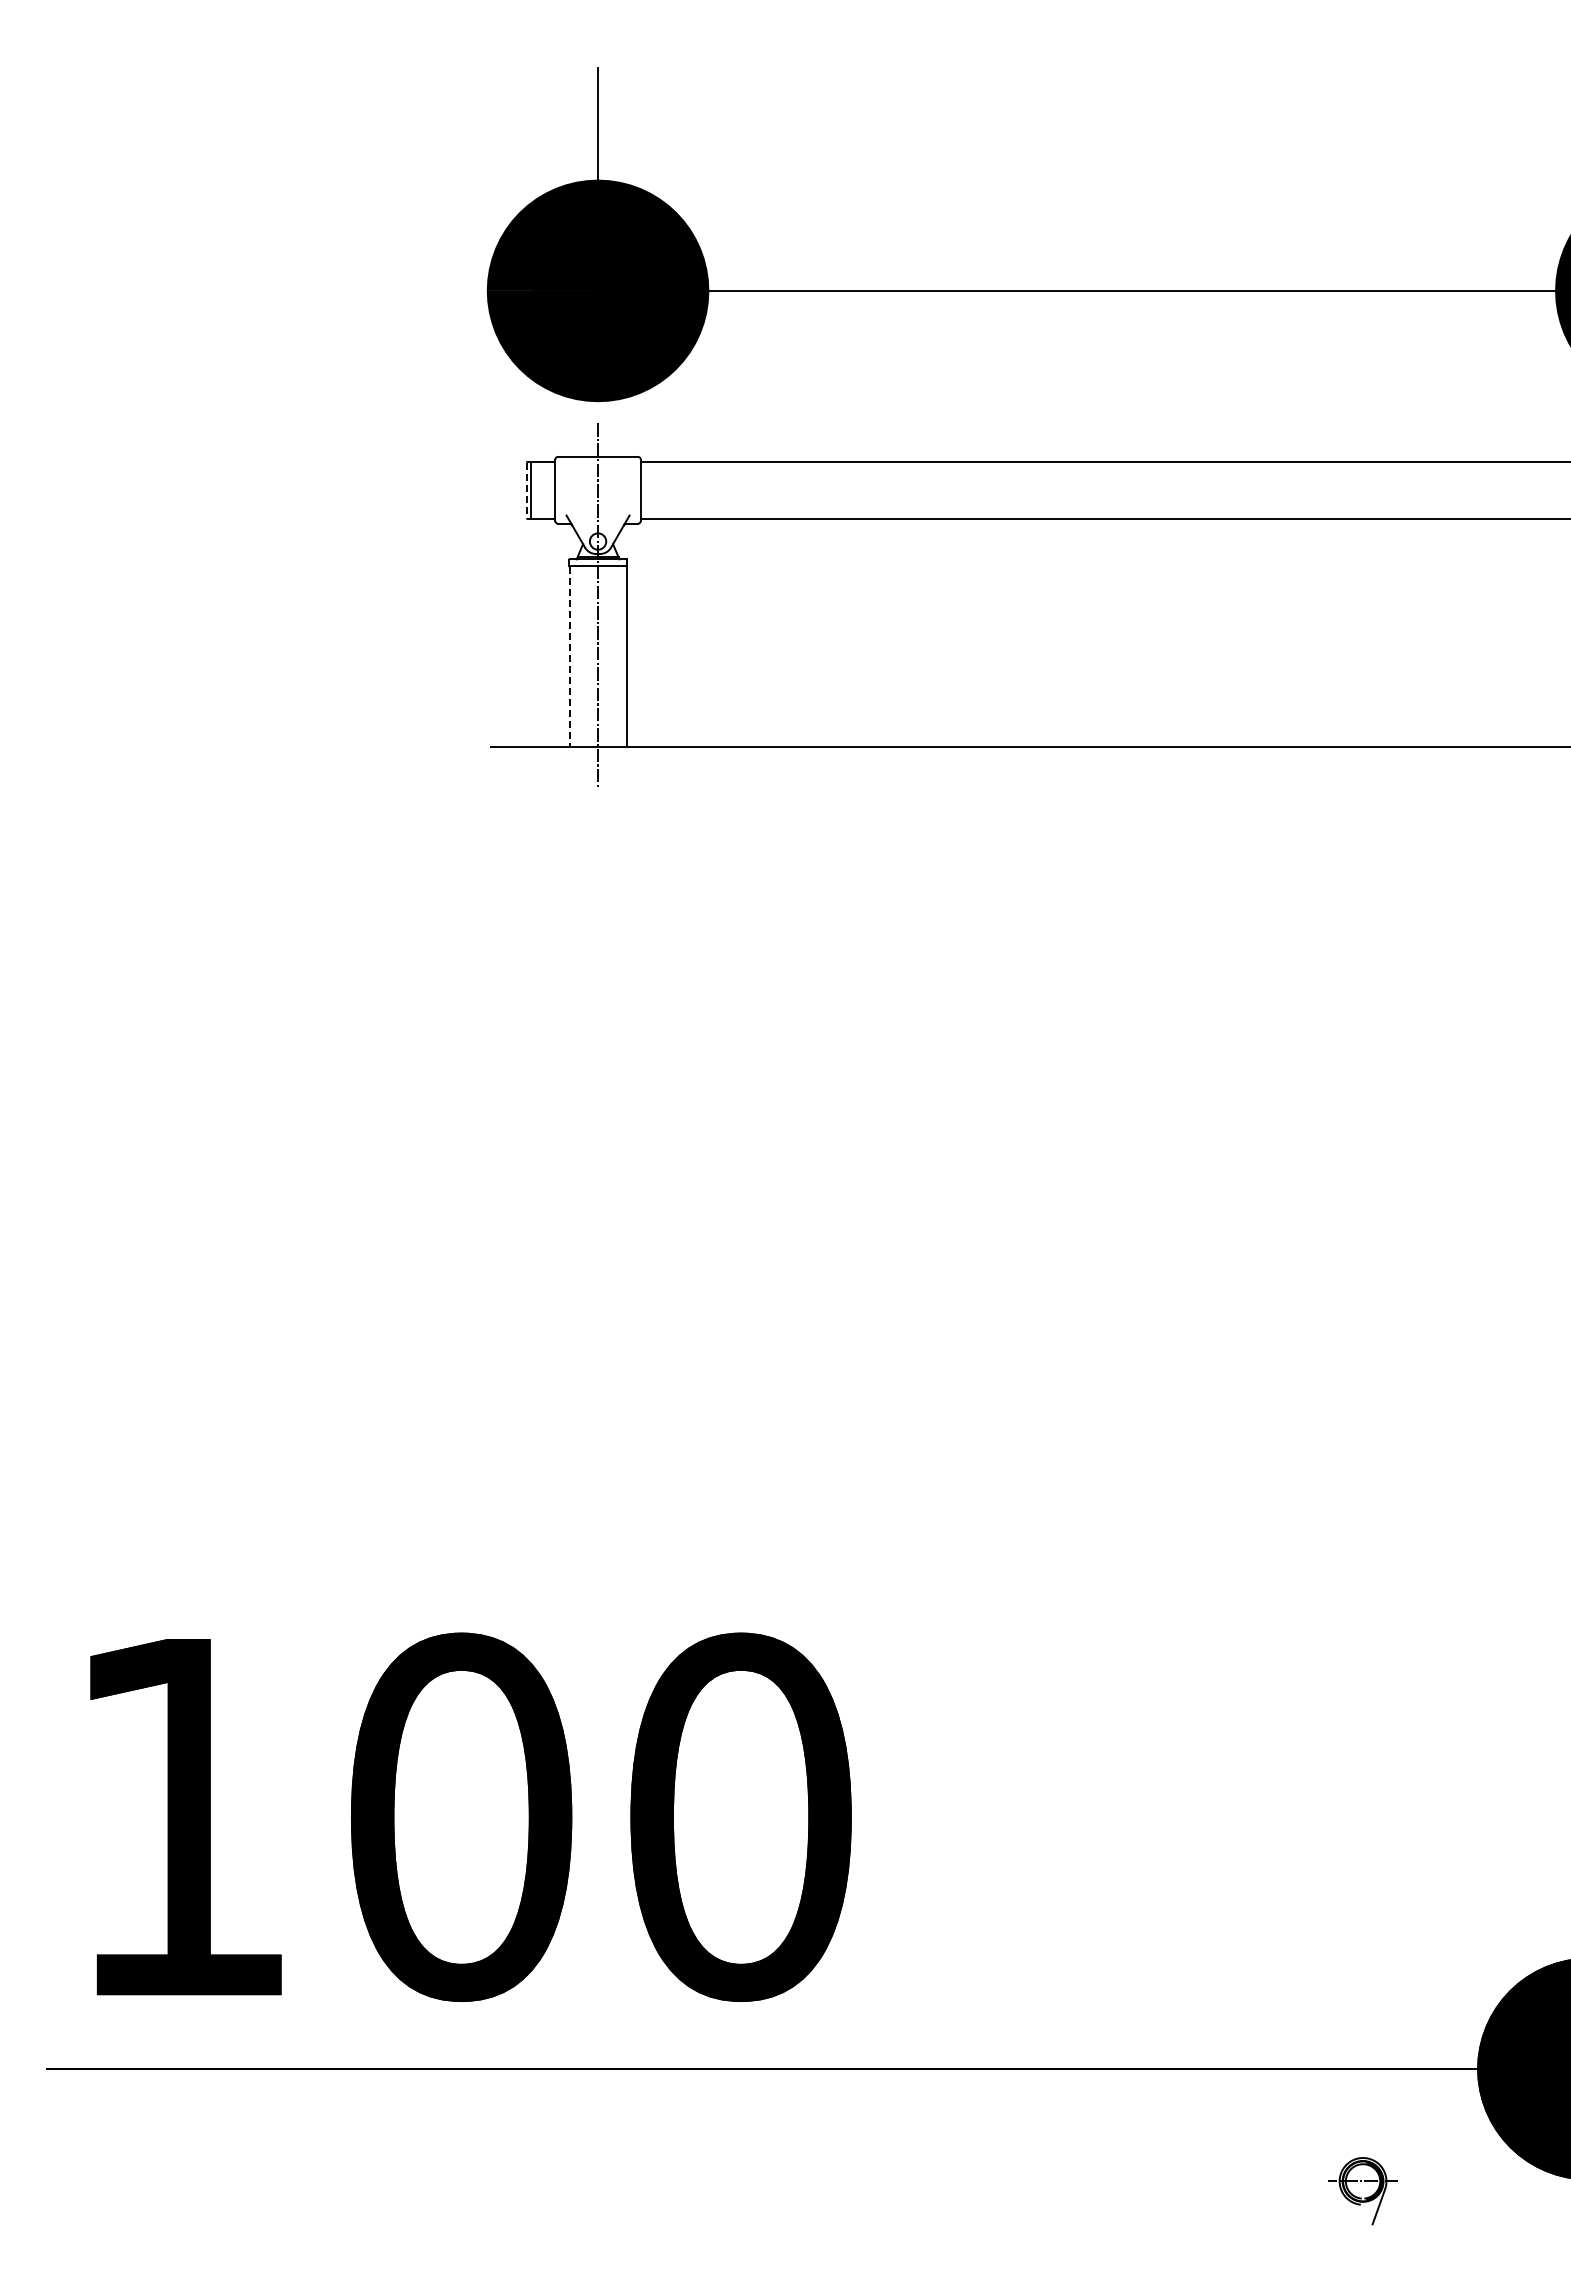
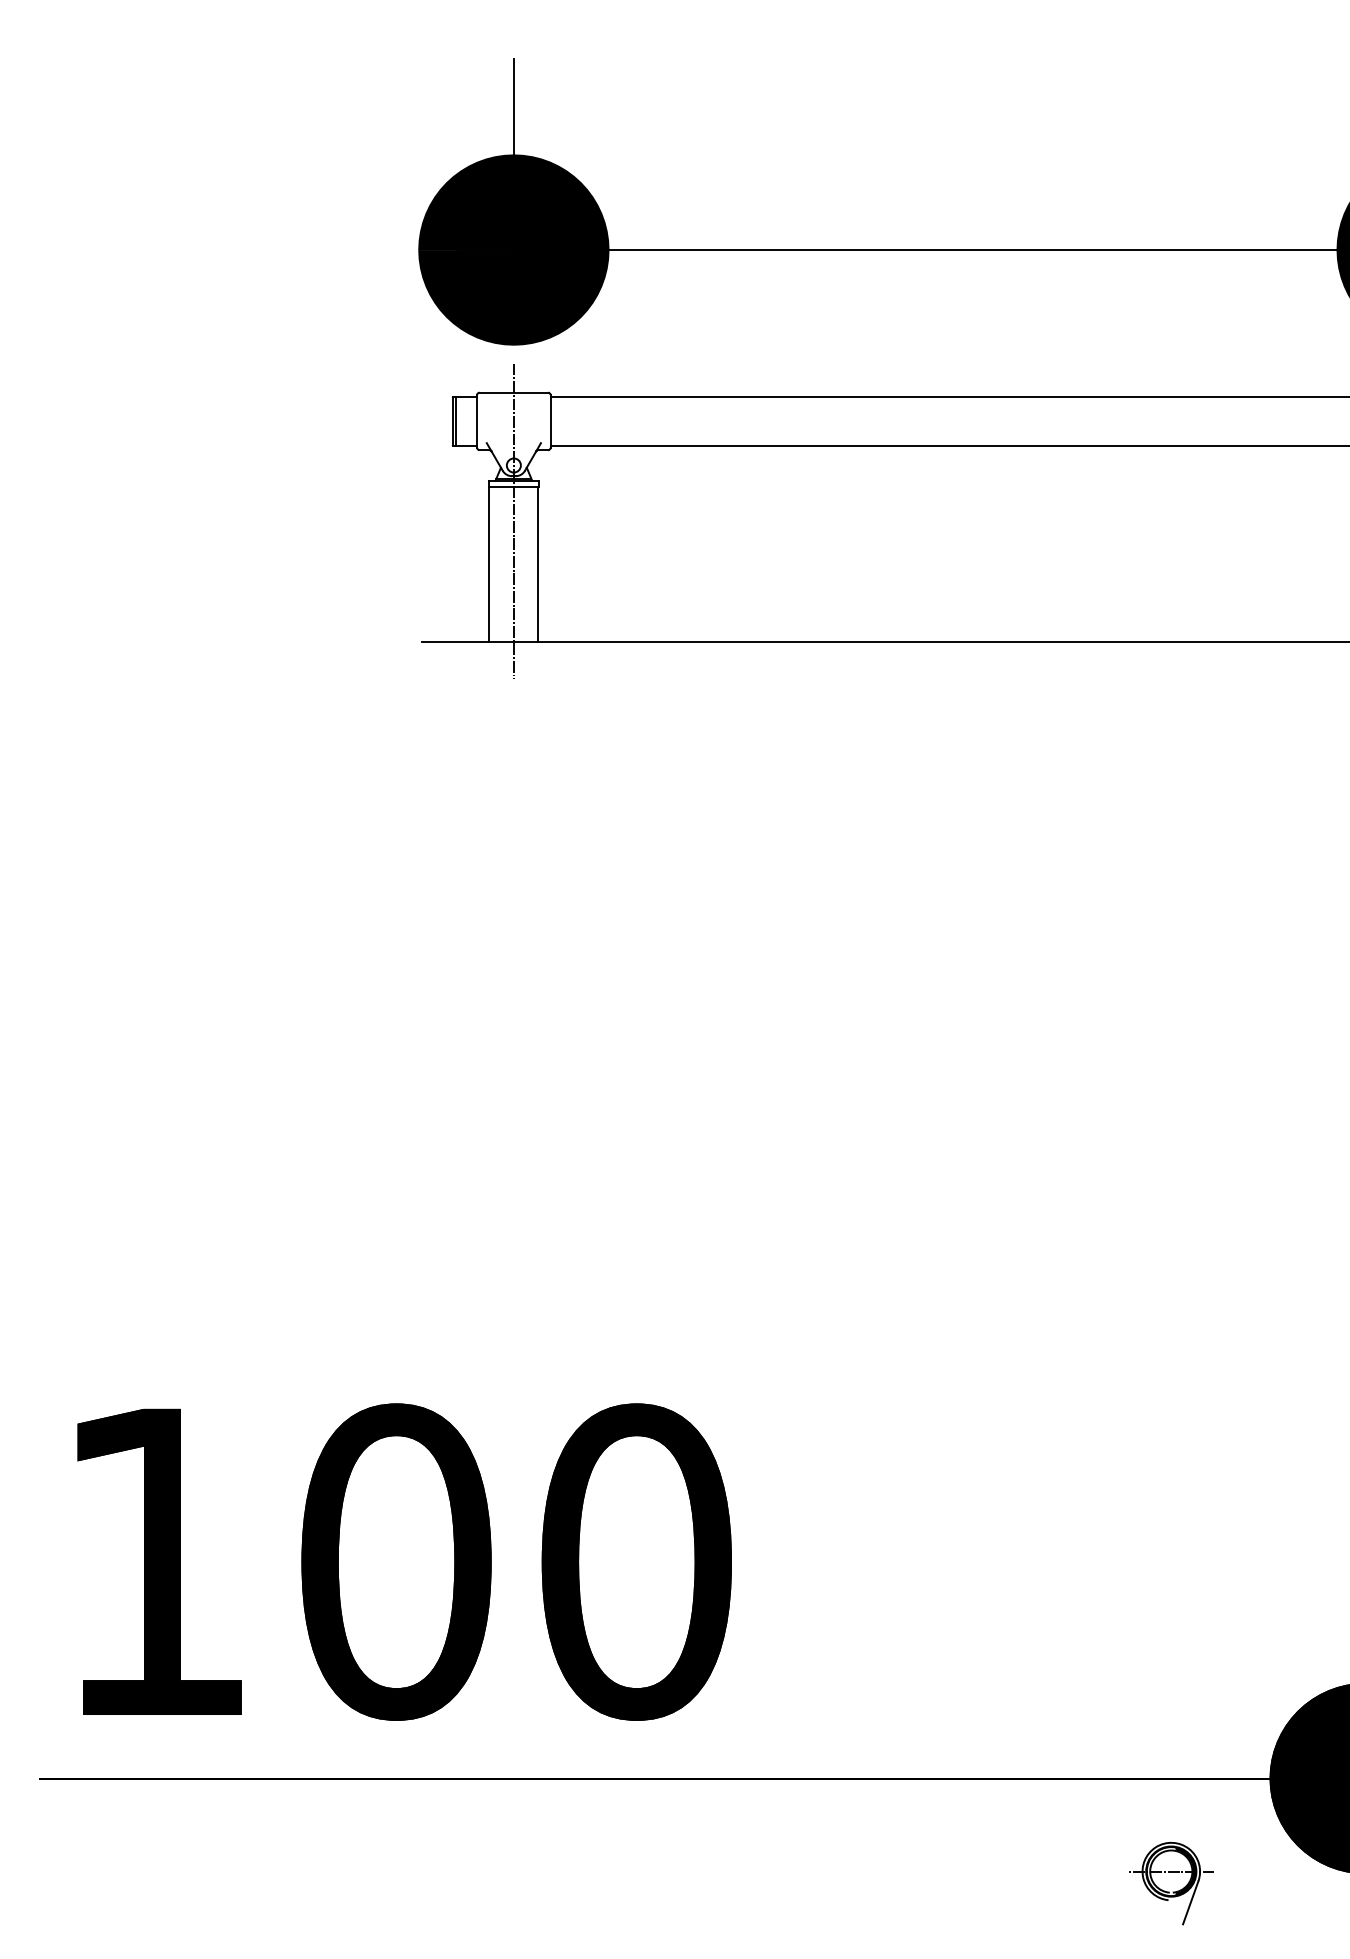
line: (526, 490) -> (452, 421), dashed -> solid
line: (569, 657) -> (489, 565), dashed -> solid
part: (1363, 2190) -> (1171, 1882), size x1.43

